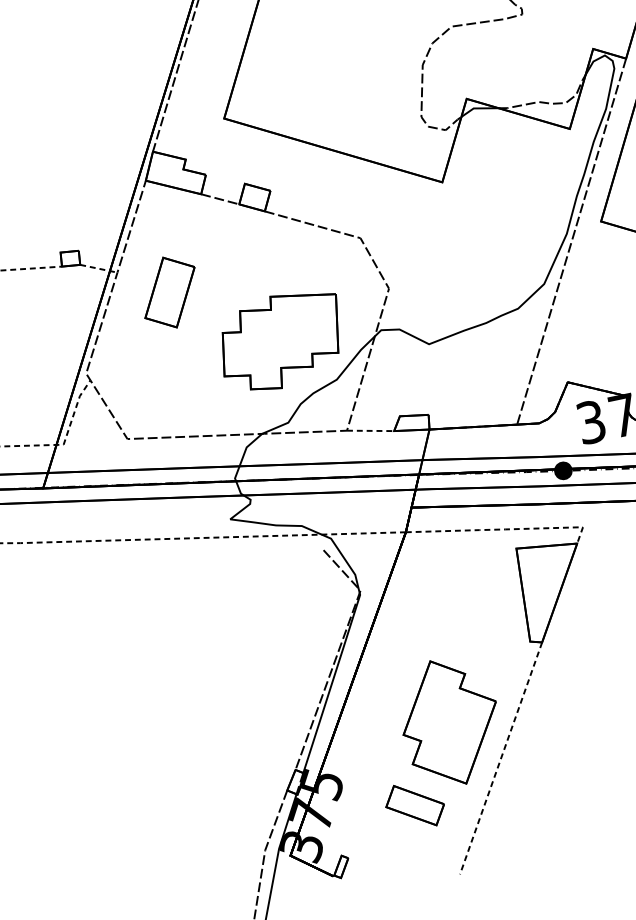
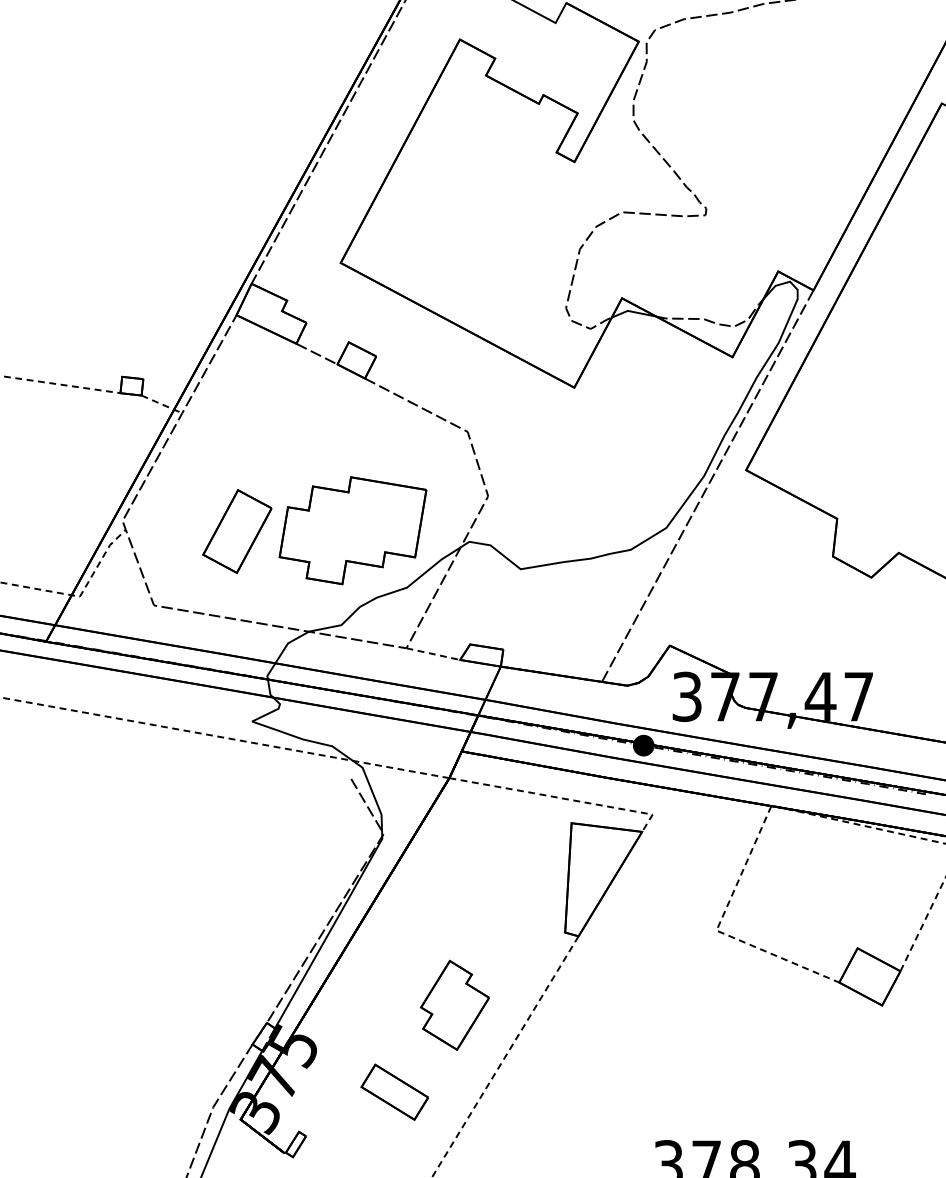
part: (170, 292) -> (237, 531), moved
part: (450, 722) -> (454, 1005), size x0.6

